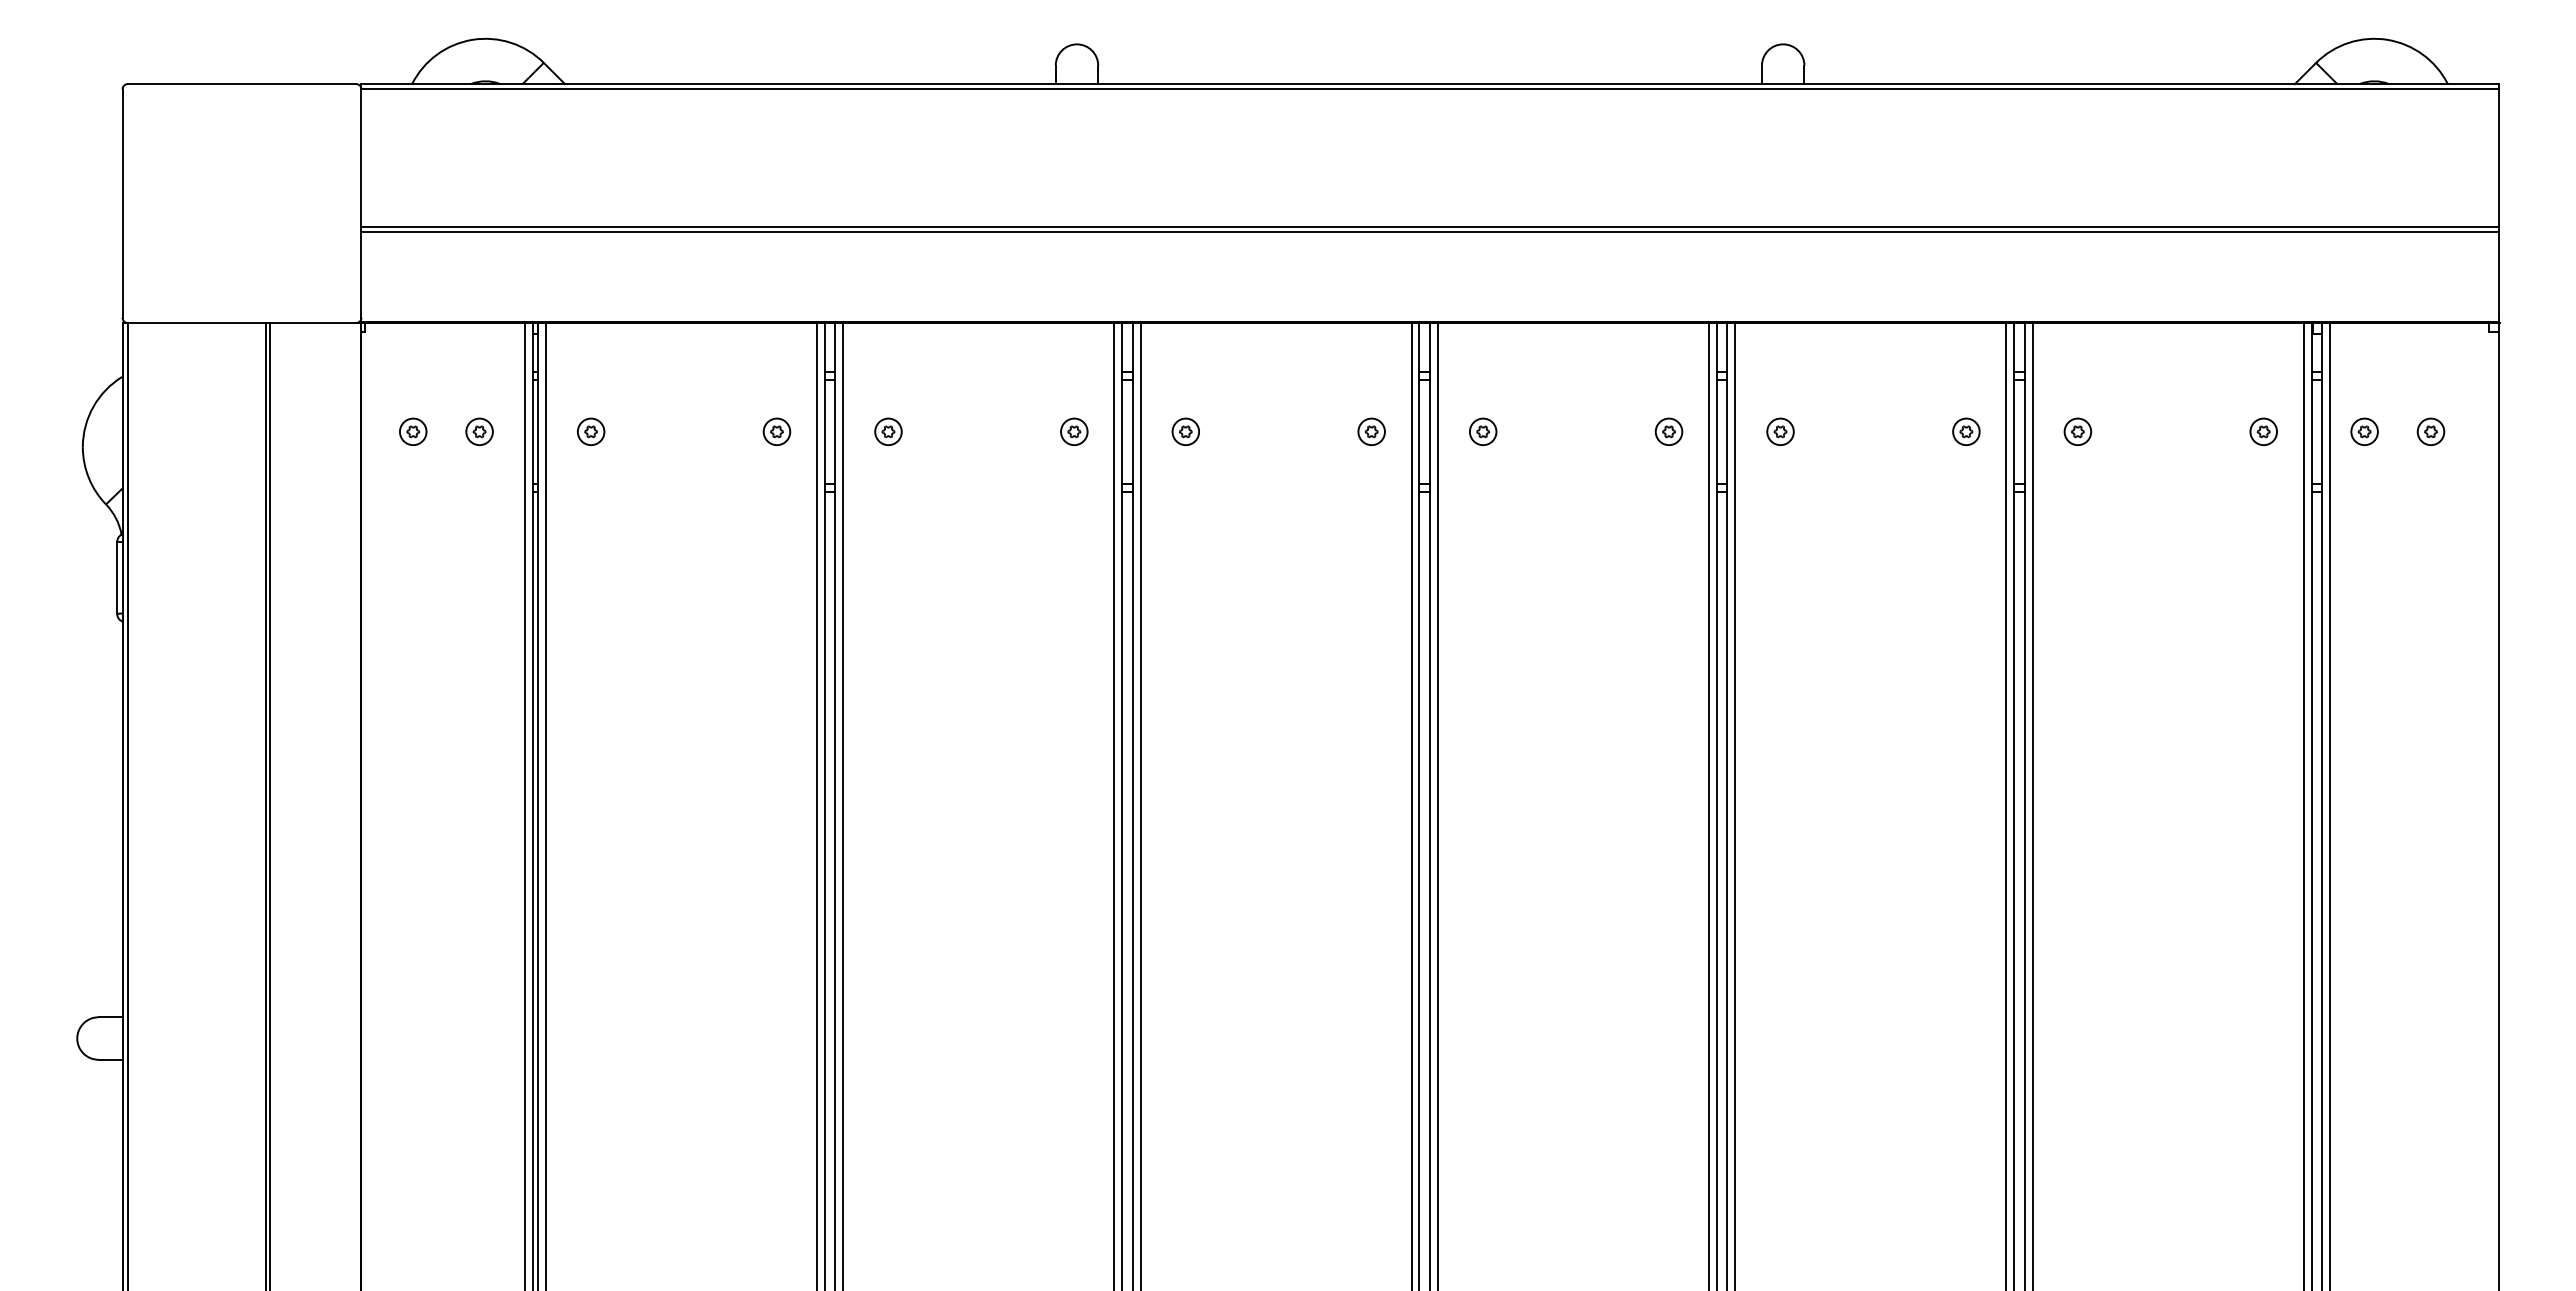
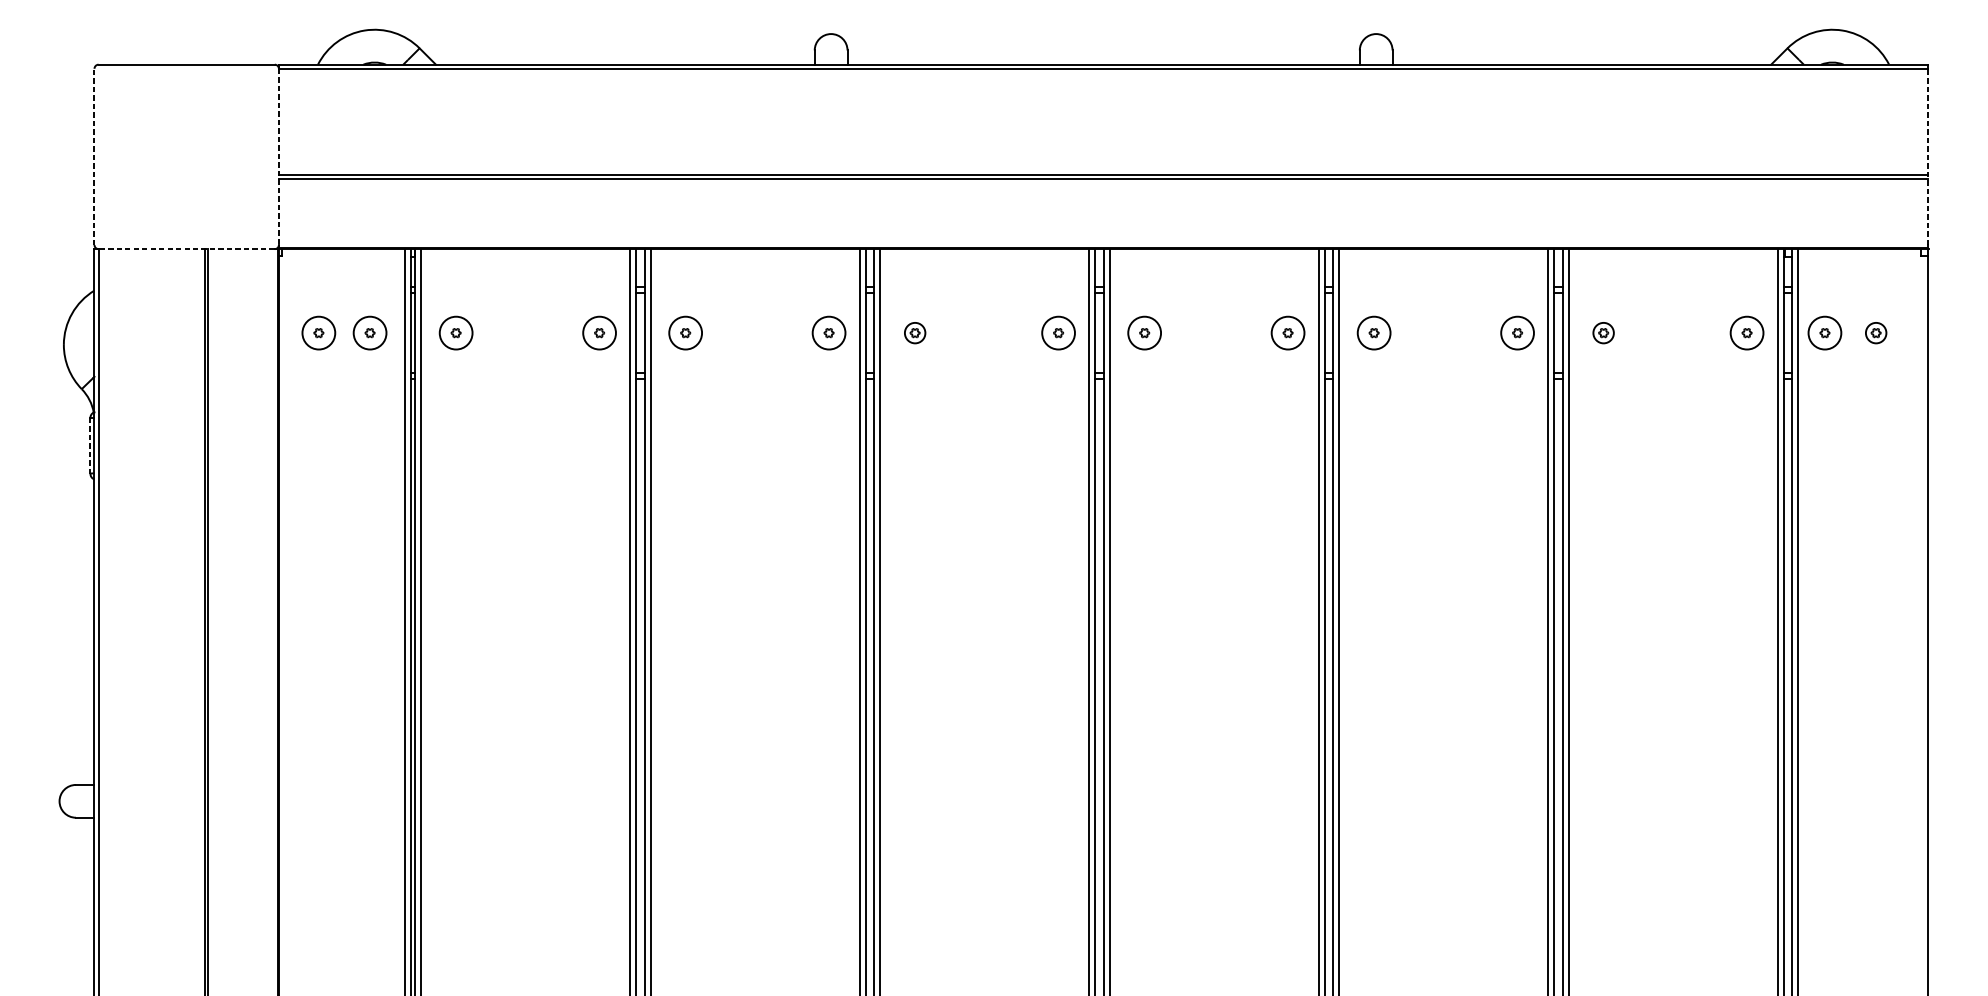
line: (122, 203) -> (94, 156), solid -> dashed
line: (2498, 203) -> (1928, 156), solid -> dashed
line: (361, 204) -> (278, 157), solid -> dashed
line: (241, 323) -> (186, 249), solid -> dashed
circle: (412, 431) -> (318, 332), size x1.6
circle: (479, 431) -> (369, 332), size x1.6
circle: (590, 431) -> (455, 332), size x1.6
circle: (776, 431) -> (599, 332), size x1.6
circle: (888, 431) -> (685, 332), size x1.6
circle: (1074, 431) -> (829, 332), size x1.6
circle: (1371, 431) -> (1058, 332), size x1.6
circle: (1482, 431) -> (1144, 332), size x1.6
circle: (1668, 431) -> (1287, 332), size x1.6
circle: (1780, 431) -> (1374, 332), size x1.6
circle: (1966, 431) -> (1517, 332), size x1.6
circle: (2263, 431) -> (1746, 332), size x1.6
circle: (2364, 431) -> (1824, 332), size x1.6
line: (117, 578) -> (90, 446), solid -> dashed

